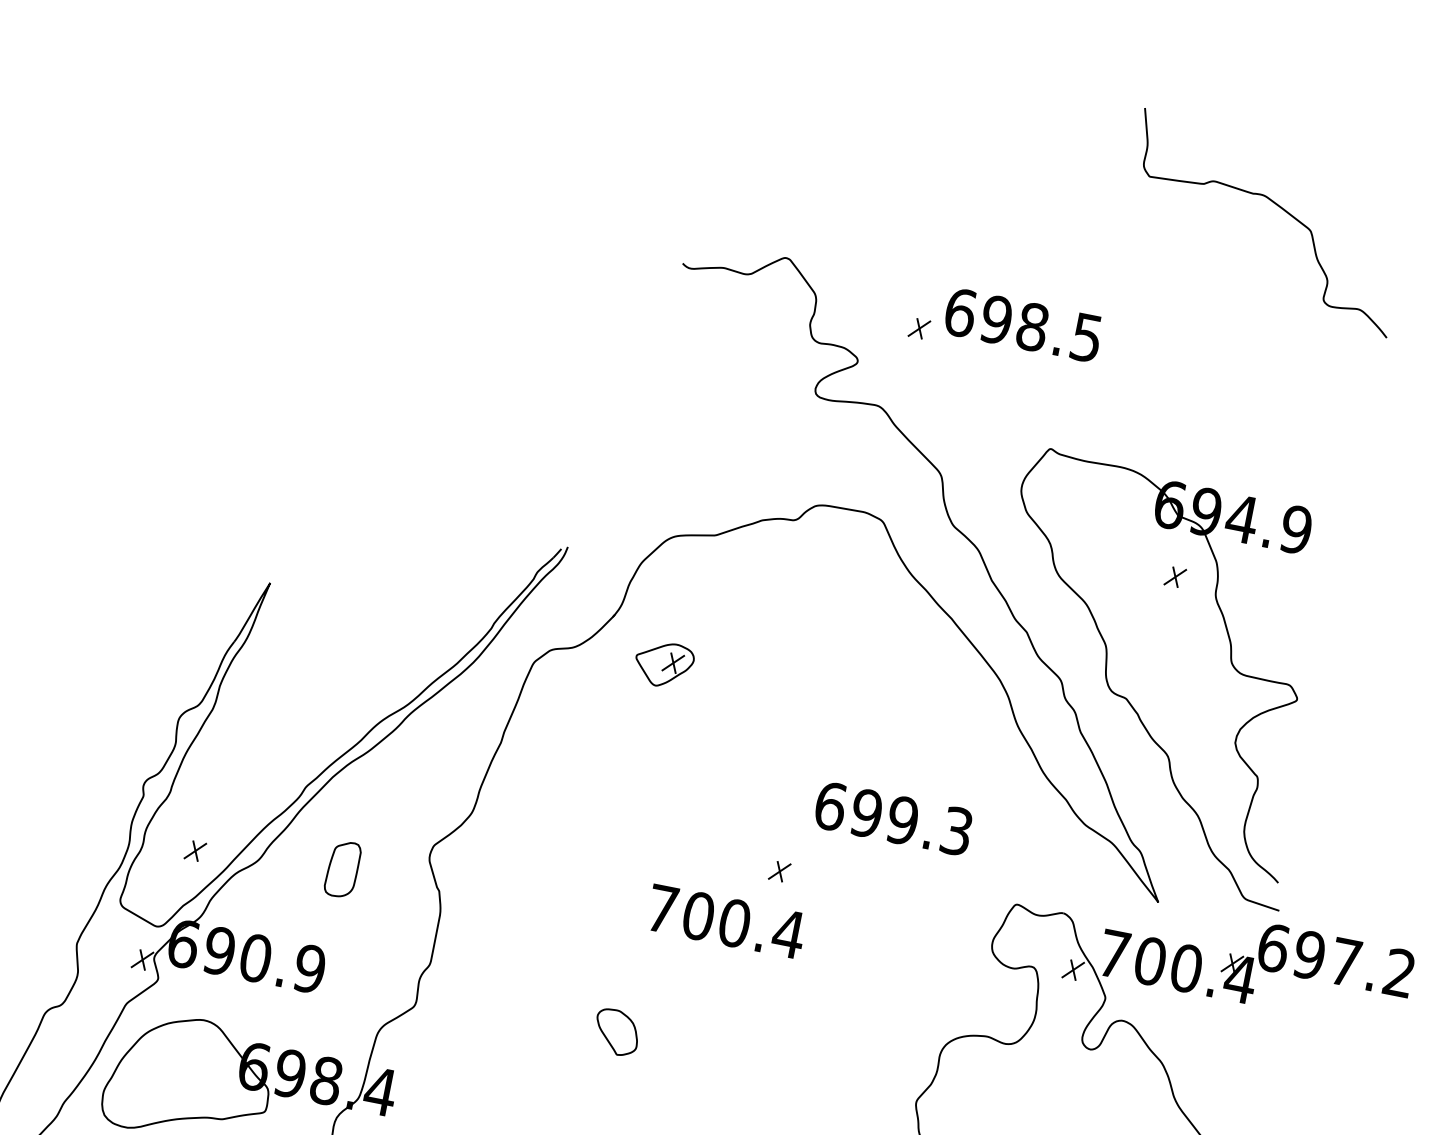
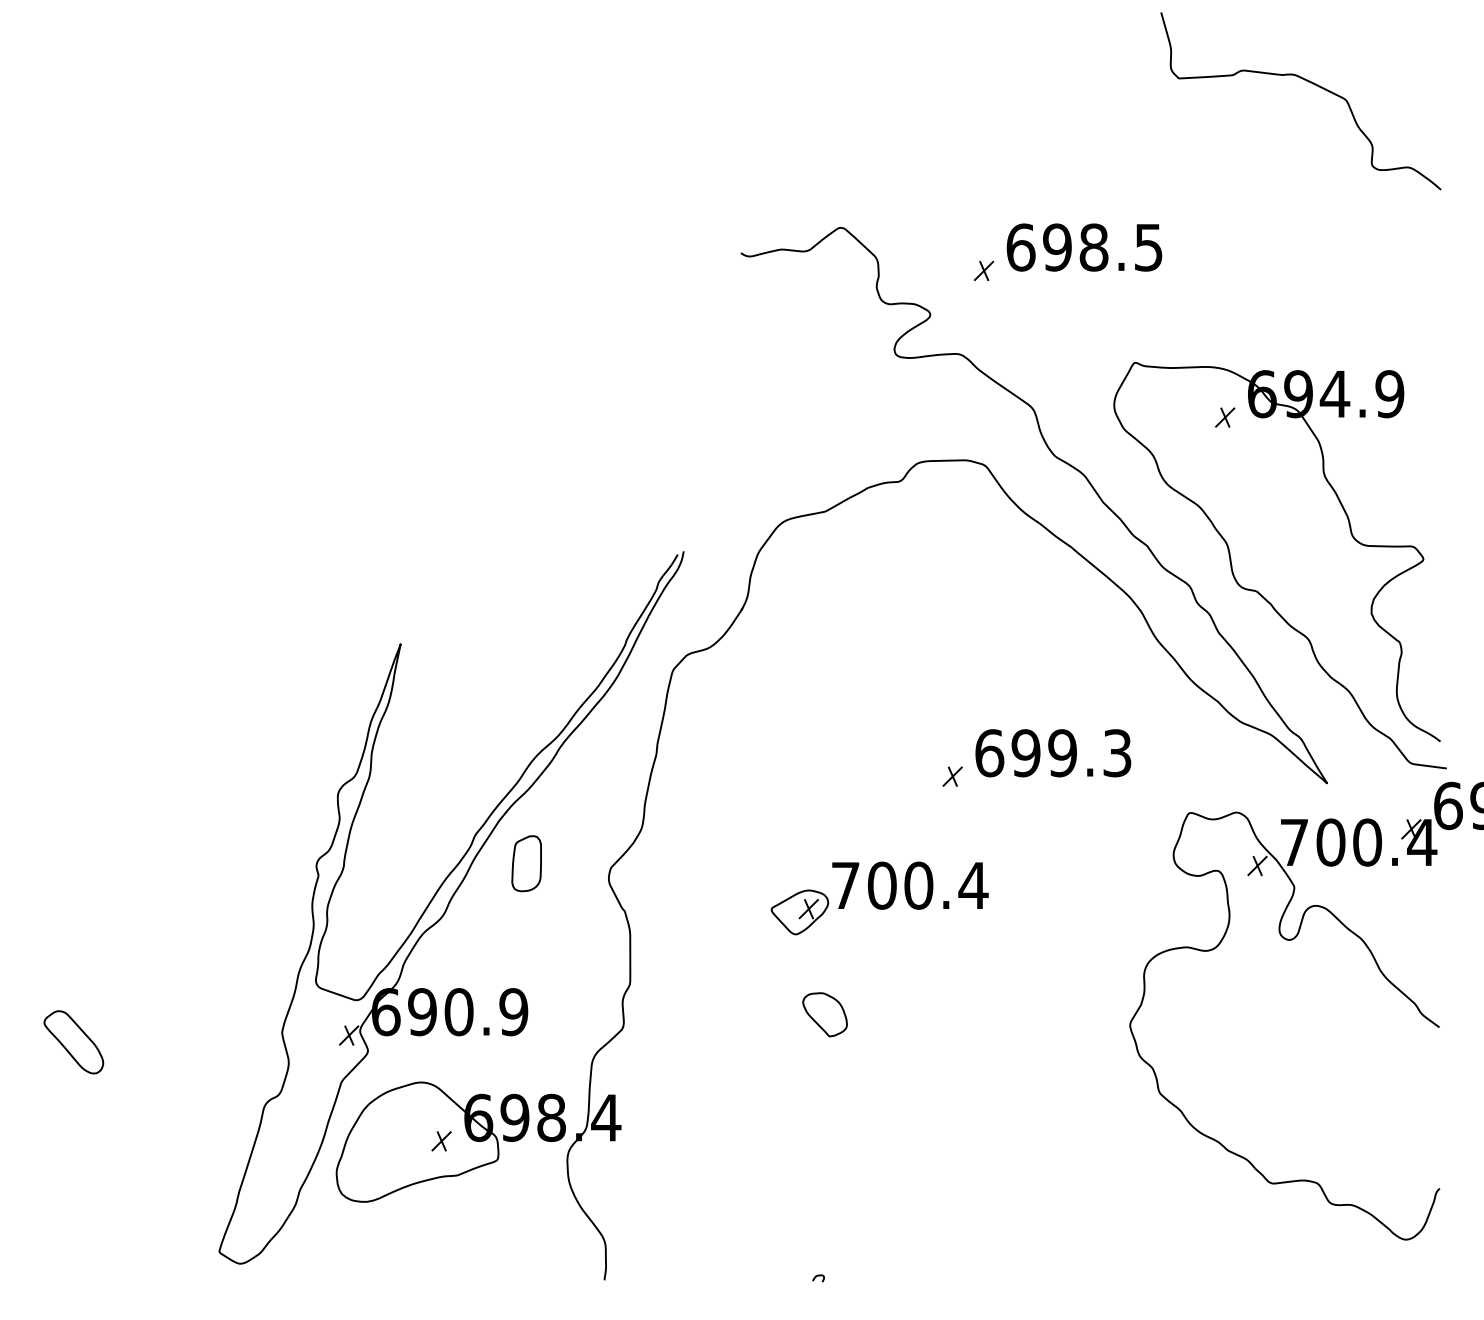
part: (1175, 577) -> (1225, 417), moved
part: (663, 664) -> (799, 912), moved
part: (195, 851) -> (441, 1141), moved
part: (342, 869) -> (526, 863), moved
part: (779, 871) -> (952, 776), moved

